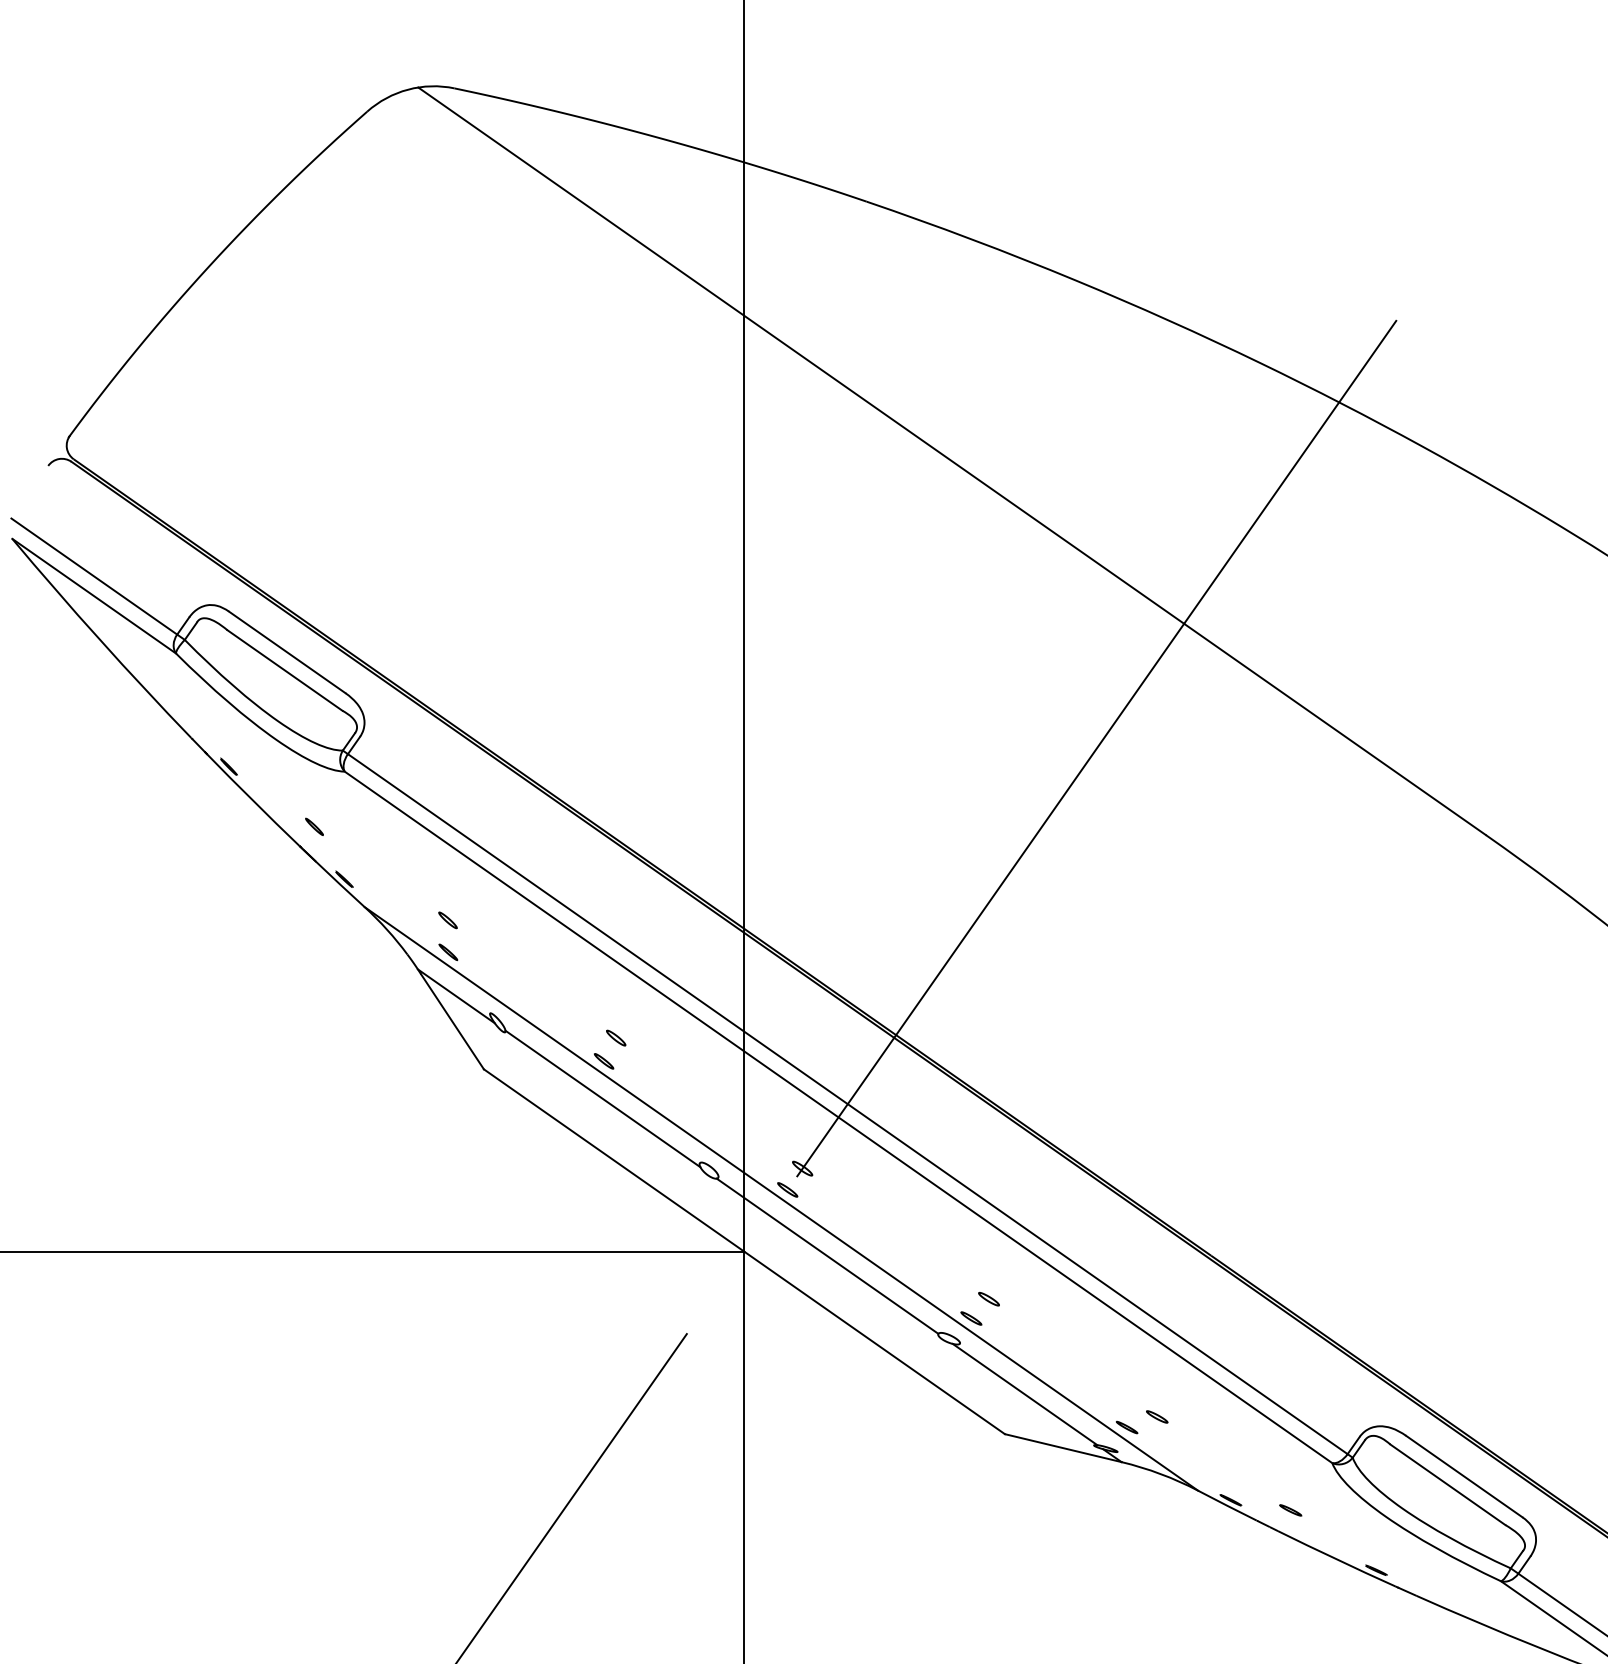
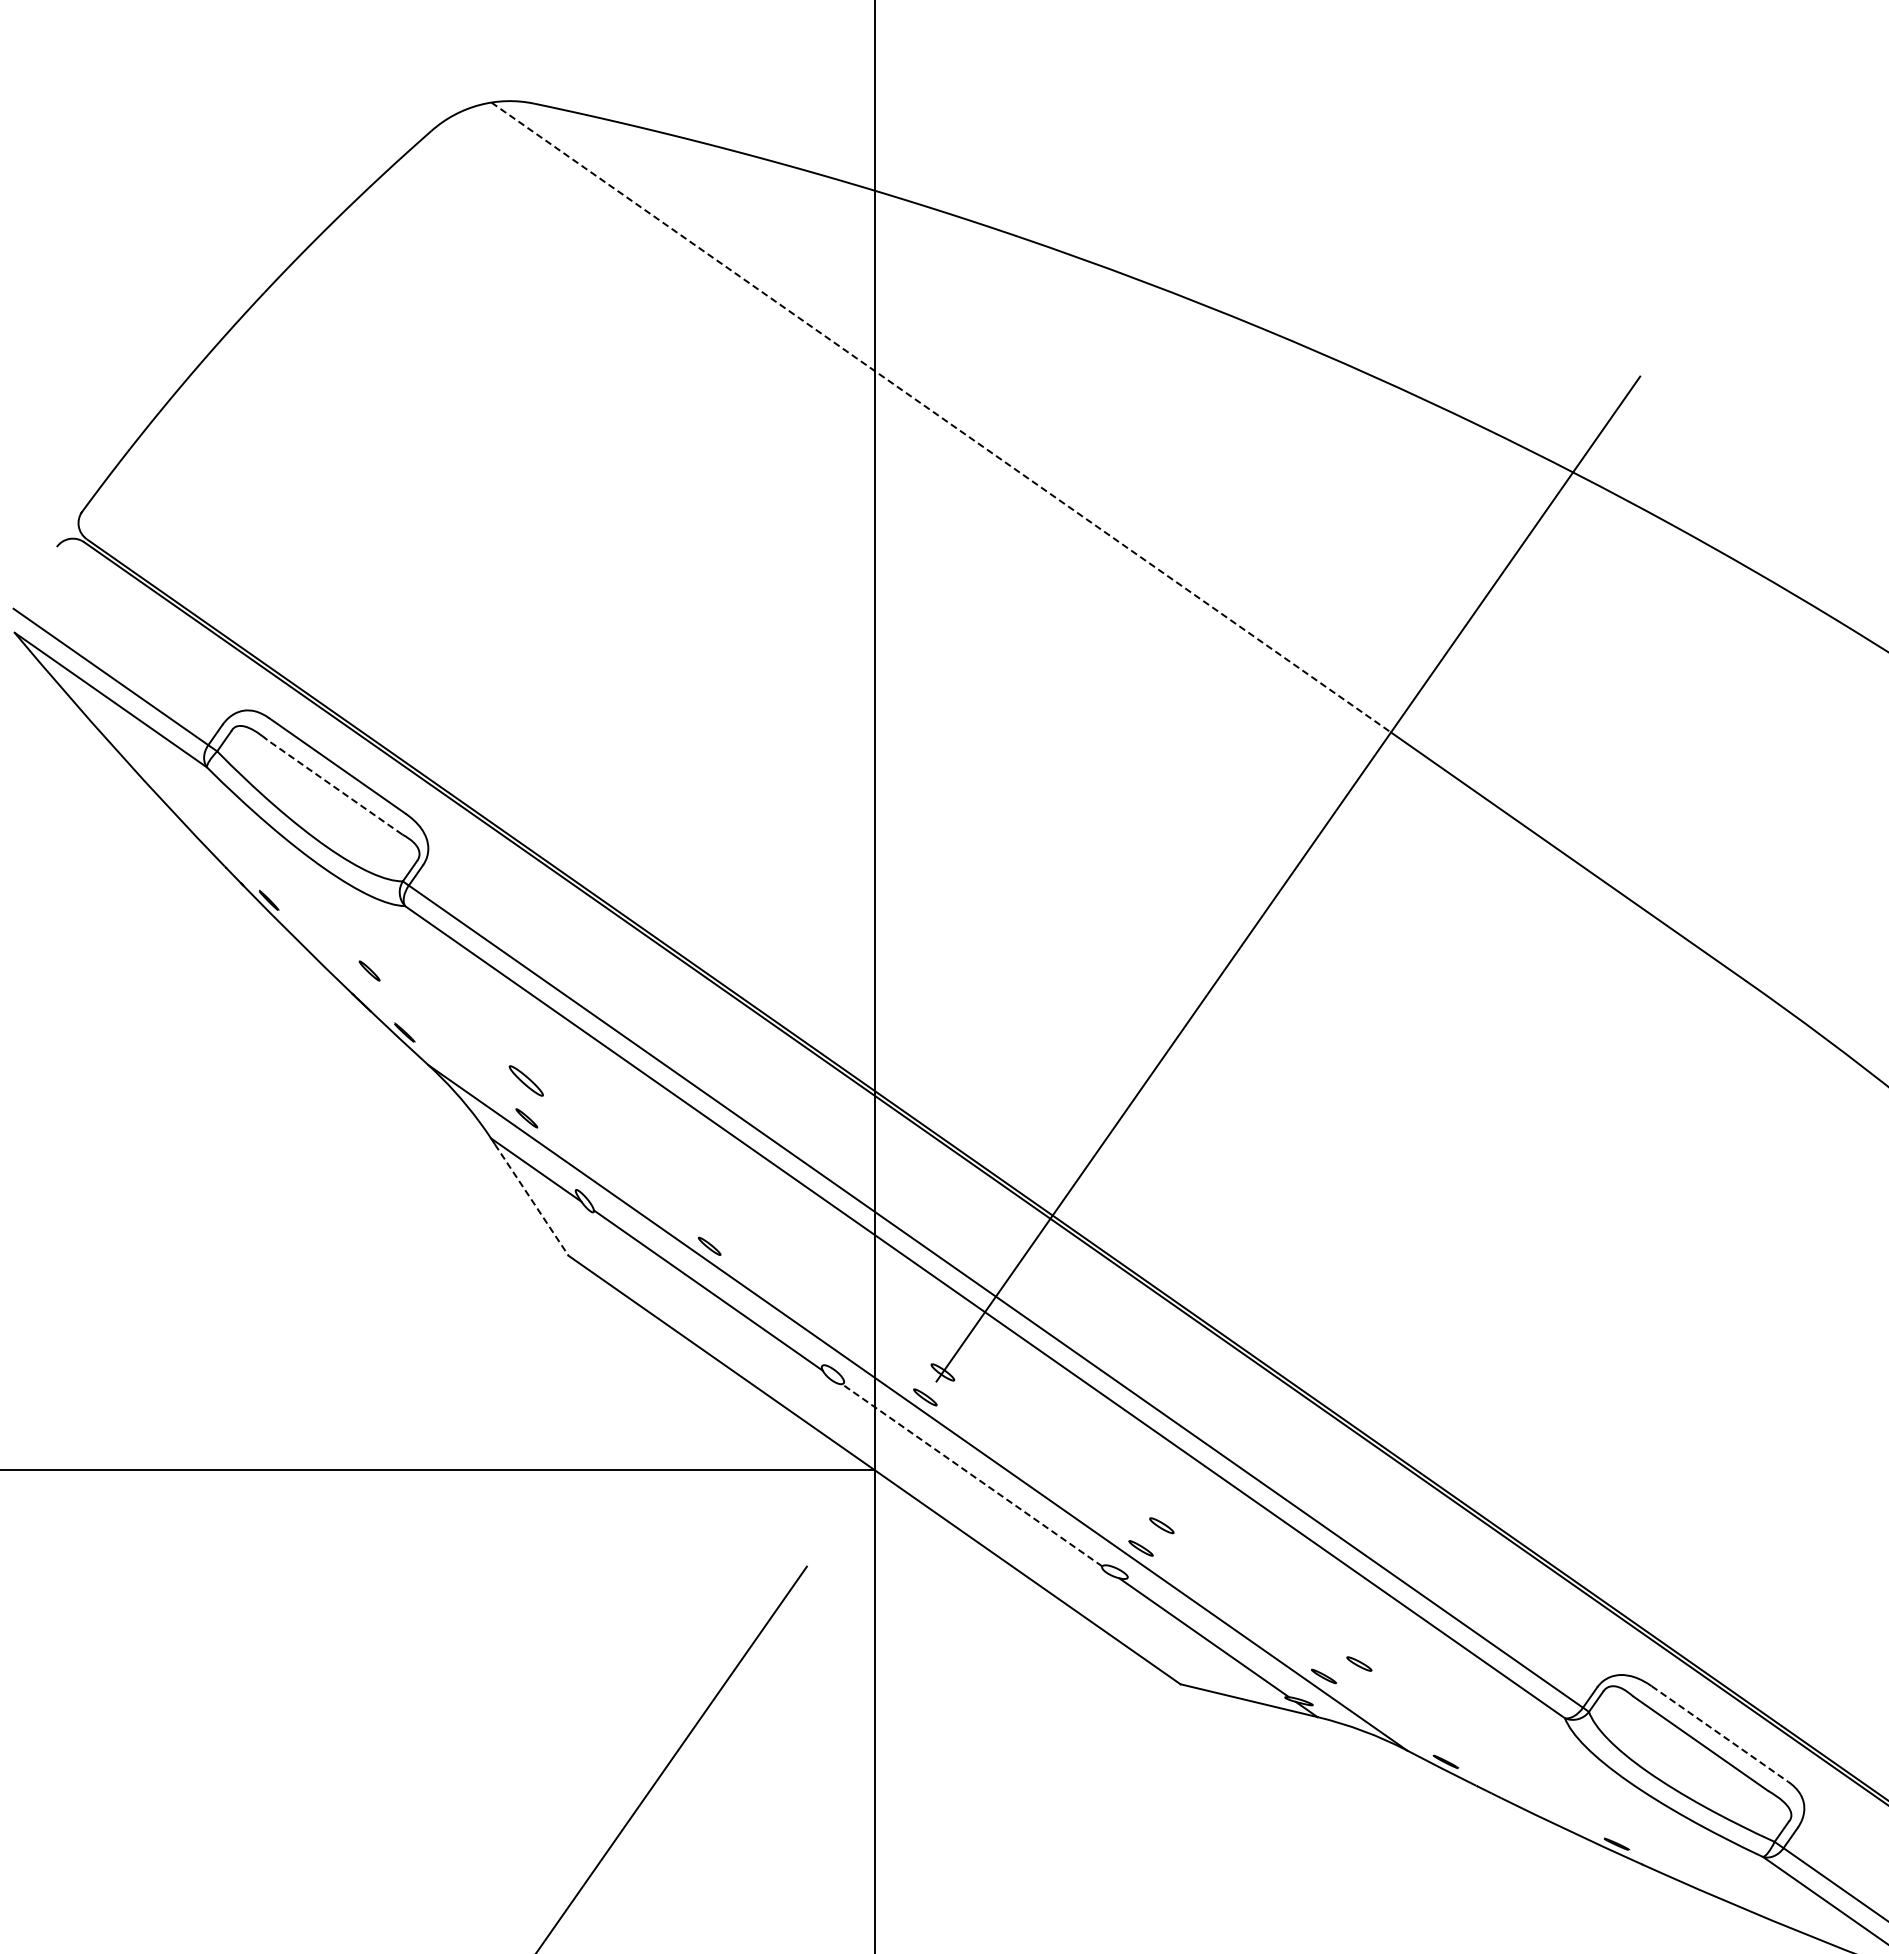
line: (801, 355) -> (941, 417), solid -> dashed
line: (284, 670) -> (334, 787), solid -> dashed
part: (448, 920) -> (526, 1080), size x1.6
line: (452, 1022) -> (531, 1200), solid -> dashed
part: (615, 1037) -> (723, 1218), removed
line: (827, 1256) -> (972, 1475), solid -> dashed
line: (1464, 1476) -> (1720, 1734), solid -> dashed
part: (1290, 1510) -> (1515, 1773), removed

